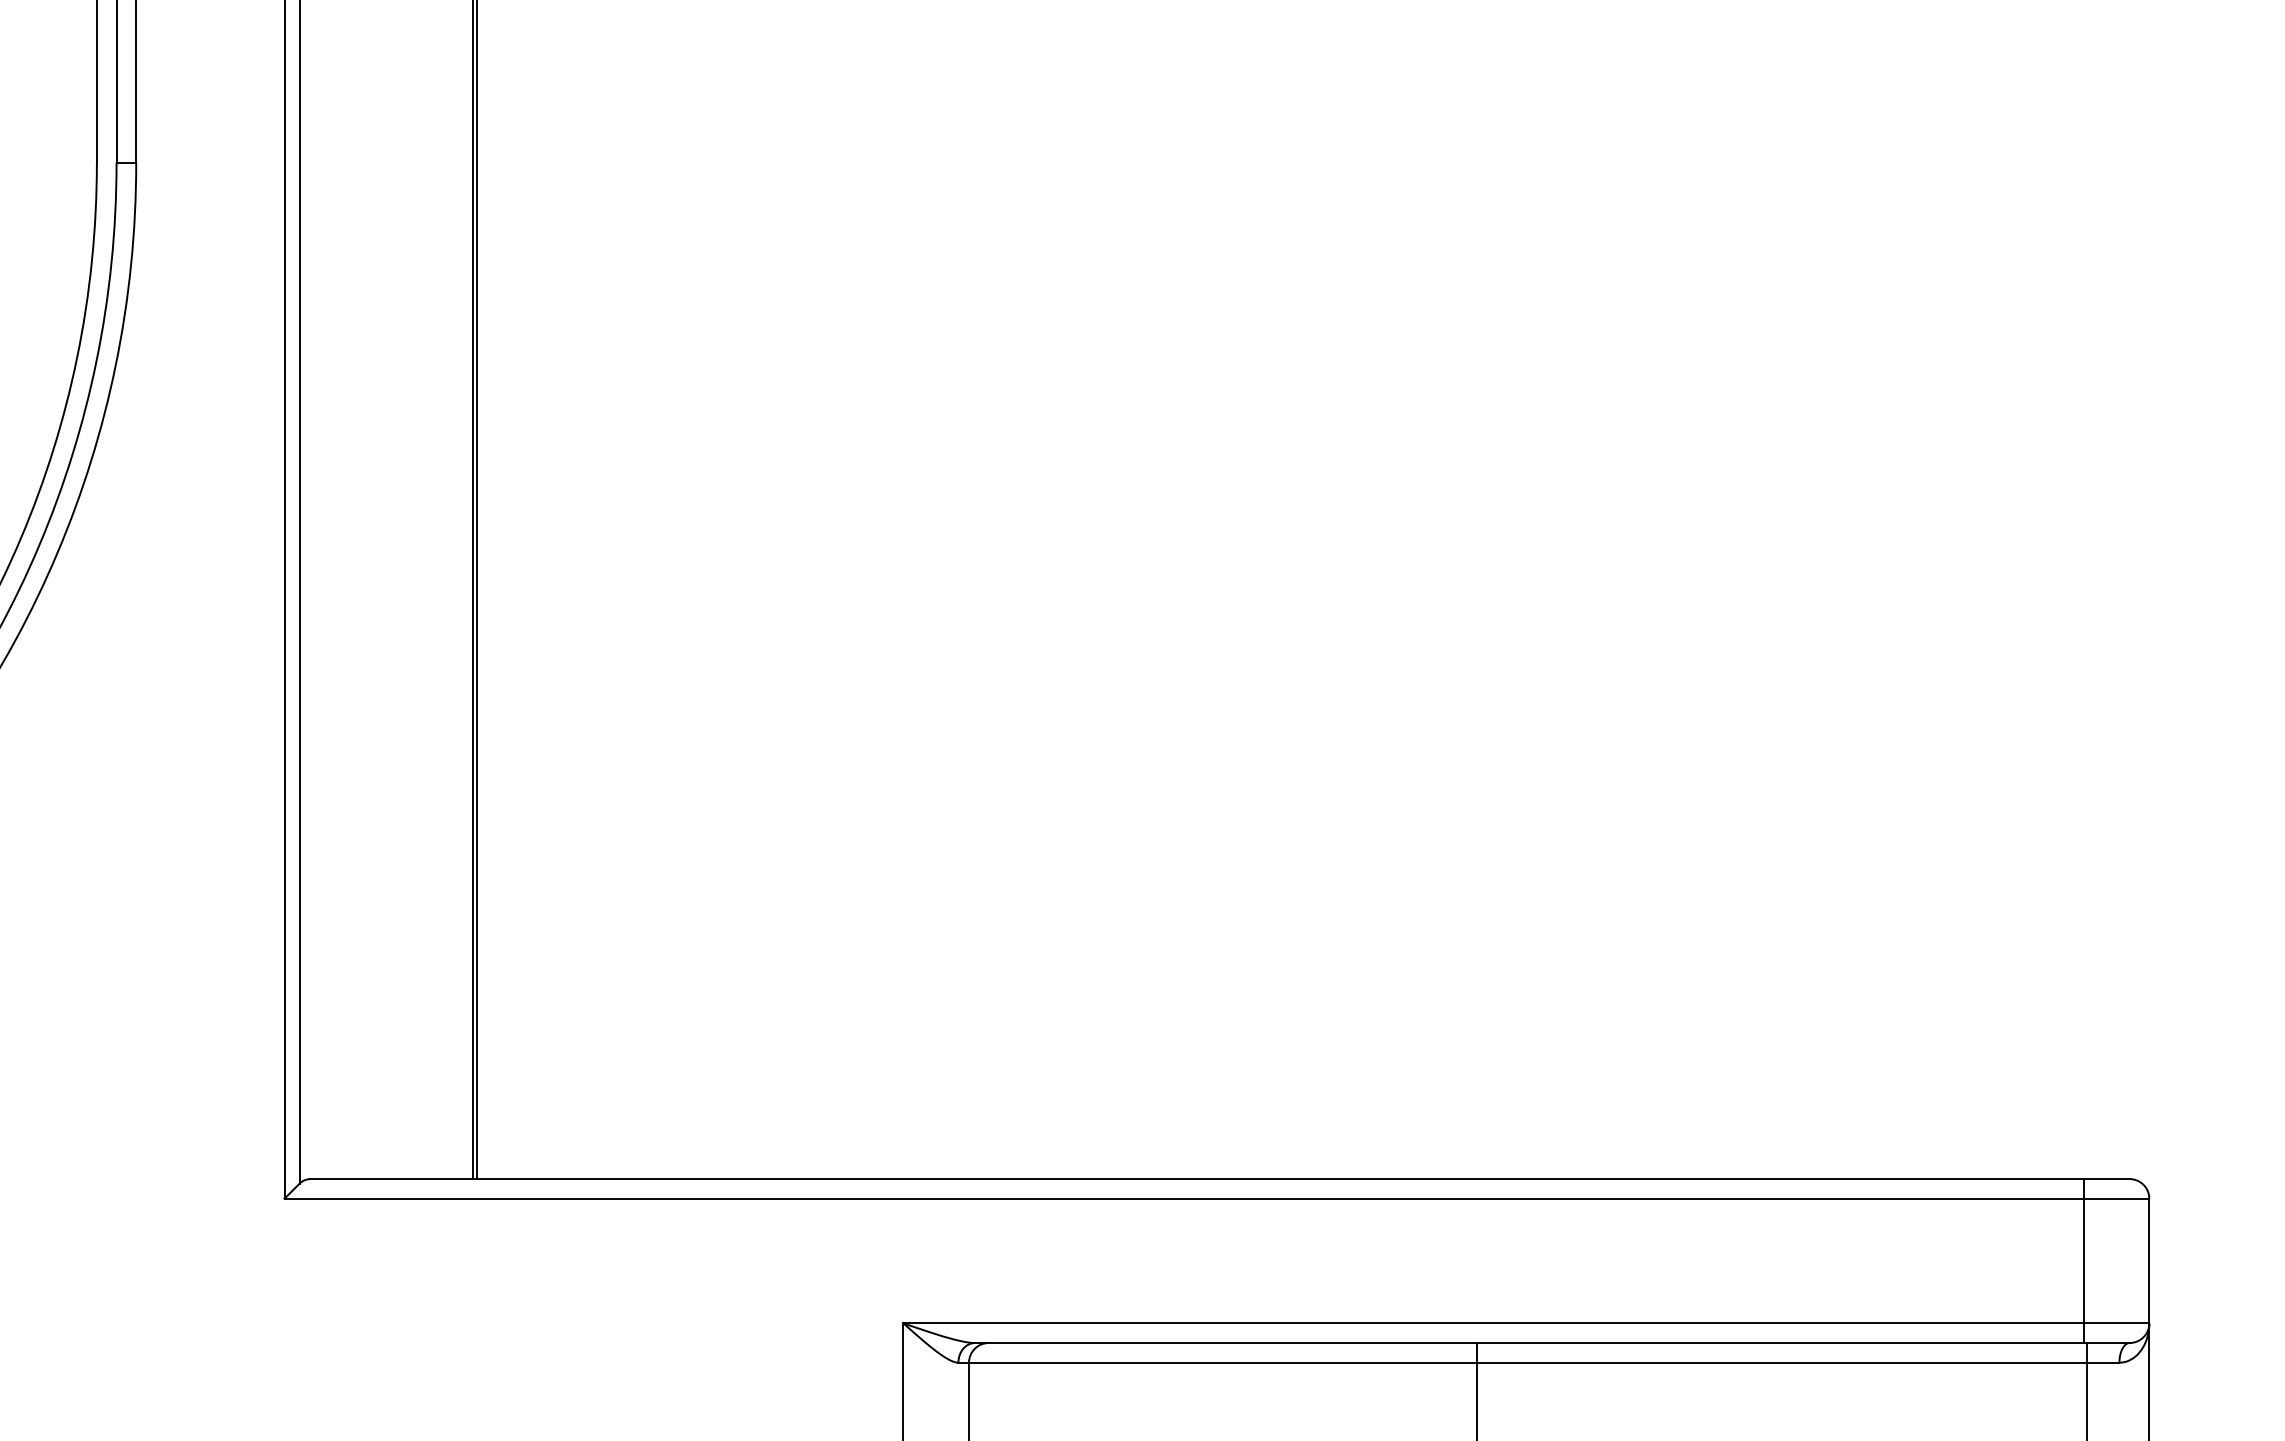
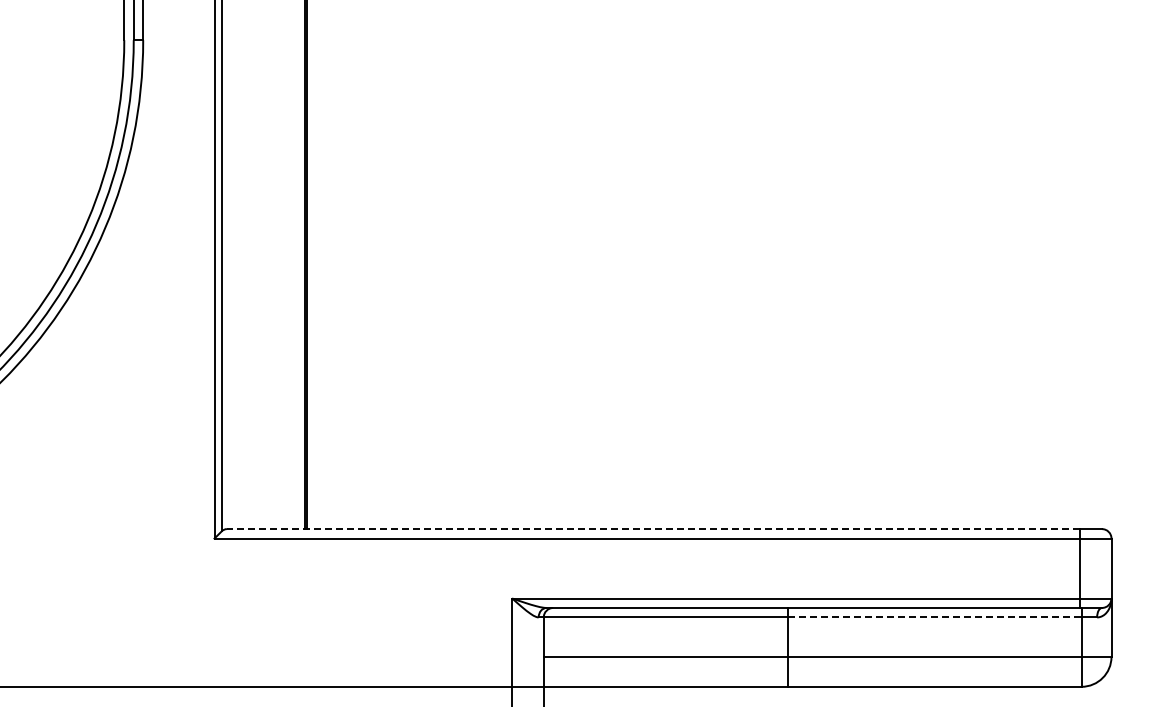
line: (1197, 1179) -> (653, 529), solid -> dashed
line: (1781, 1362) -> (934, 617), solid -> dashed

